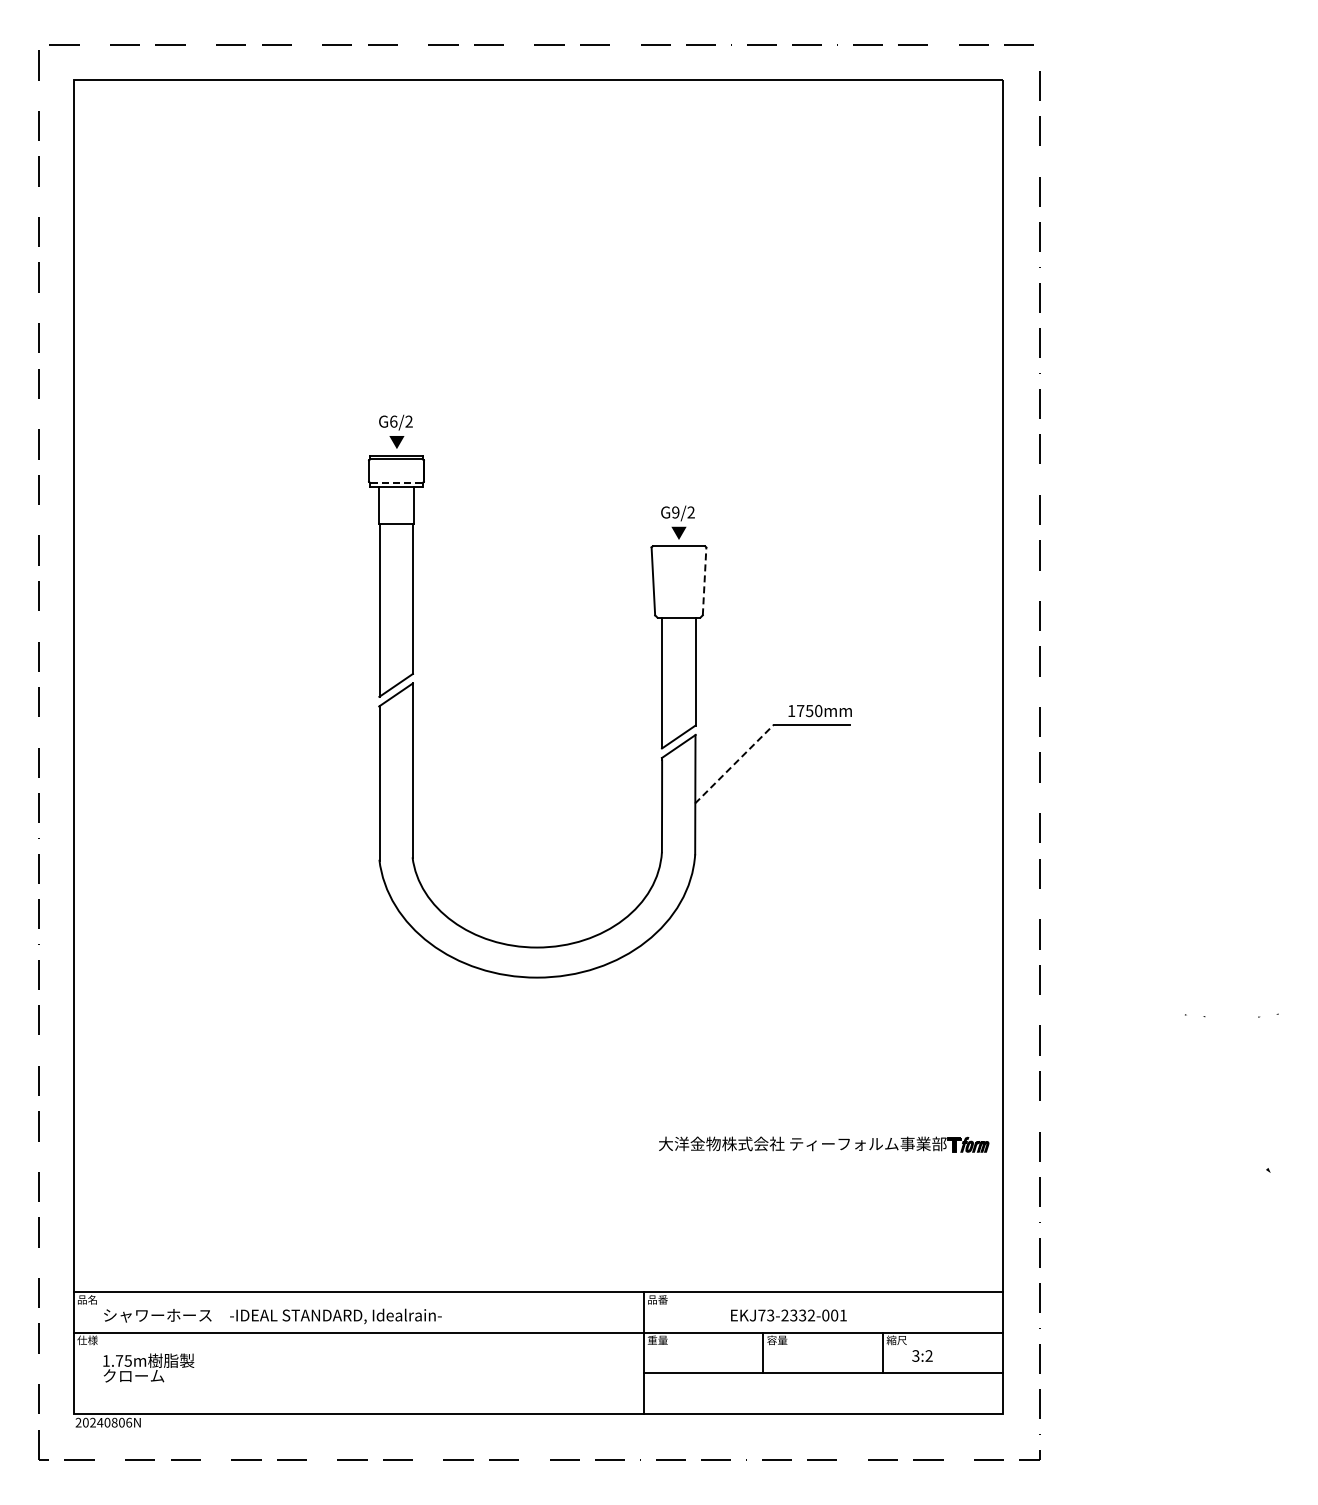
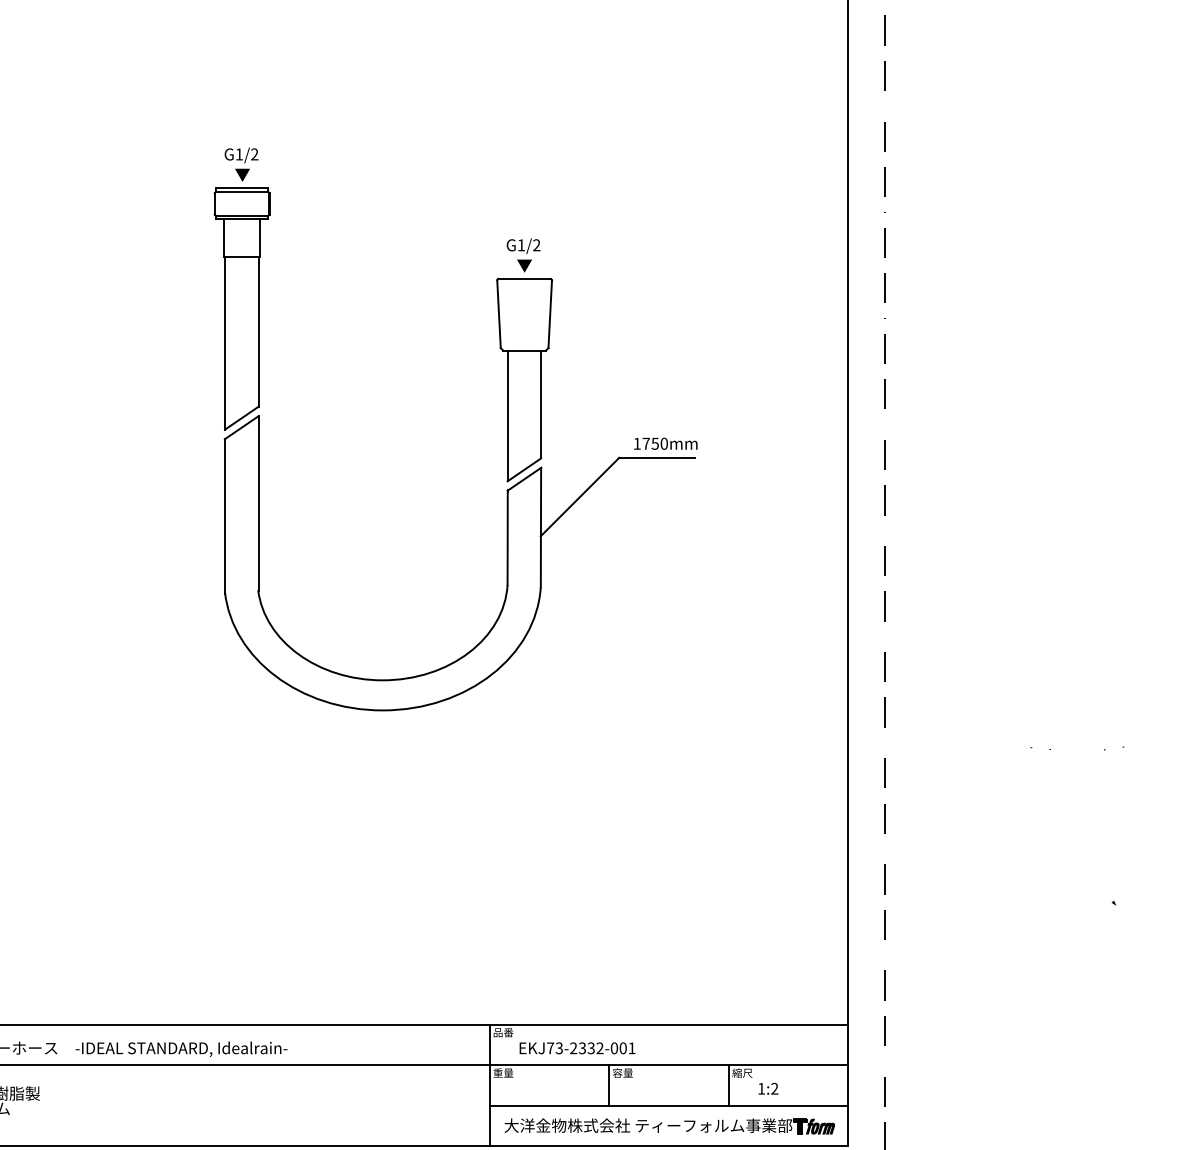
text: (393, 421) -> (239, 154), G6/2 -> G1/2
line: (396, 482) -> (242, 215), dashed -> solid
text: (675, 512) -> (521, 245), G9/2 -> G1/2
line: (704, 581) -> (550, 314), dashed -> solid
line: (734, 764) -> (580, 497), dashed -> solid
part: (824, 1144) -> (670, 1126), moved
text: (788, 1315) -> (577, 1048), moved
text: (915, 1355) -> (761, 1088), 3:2 -> 1:2

